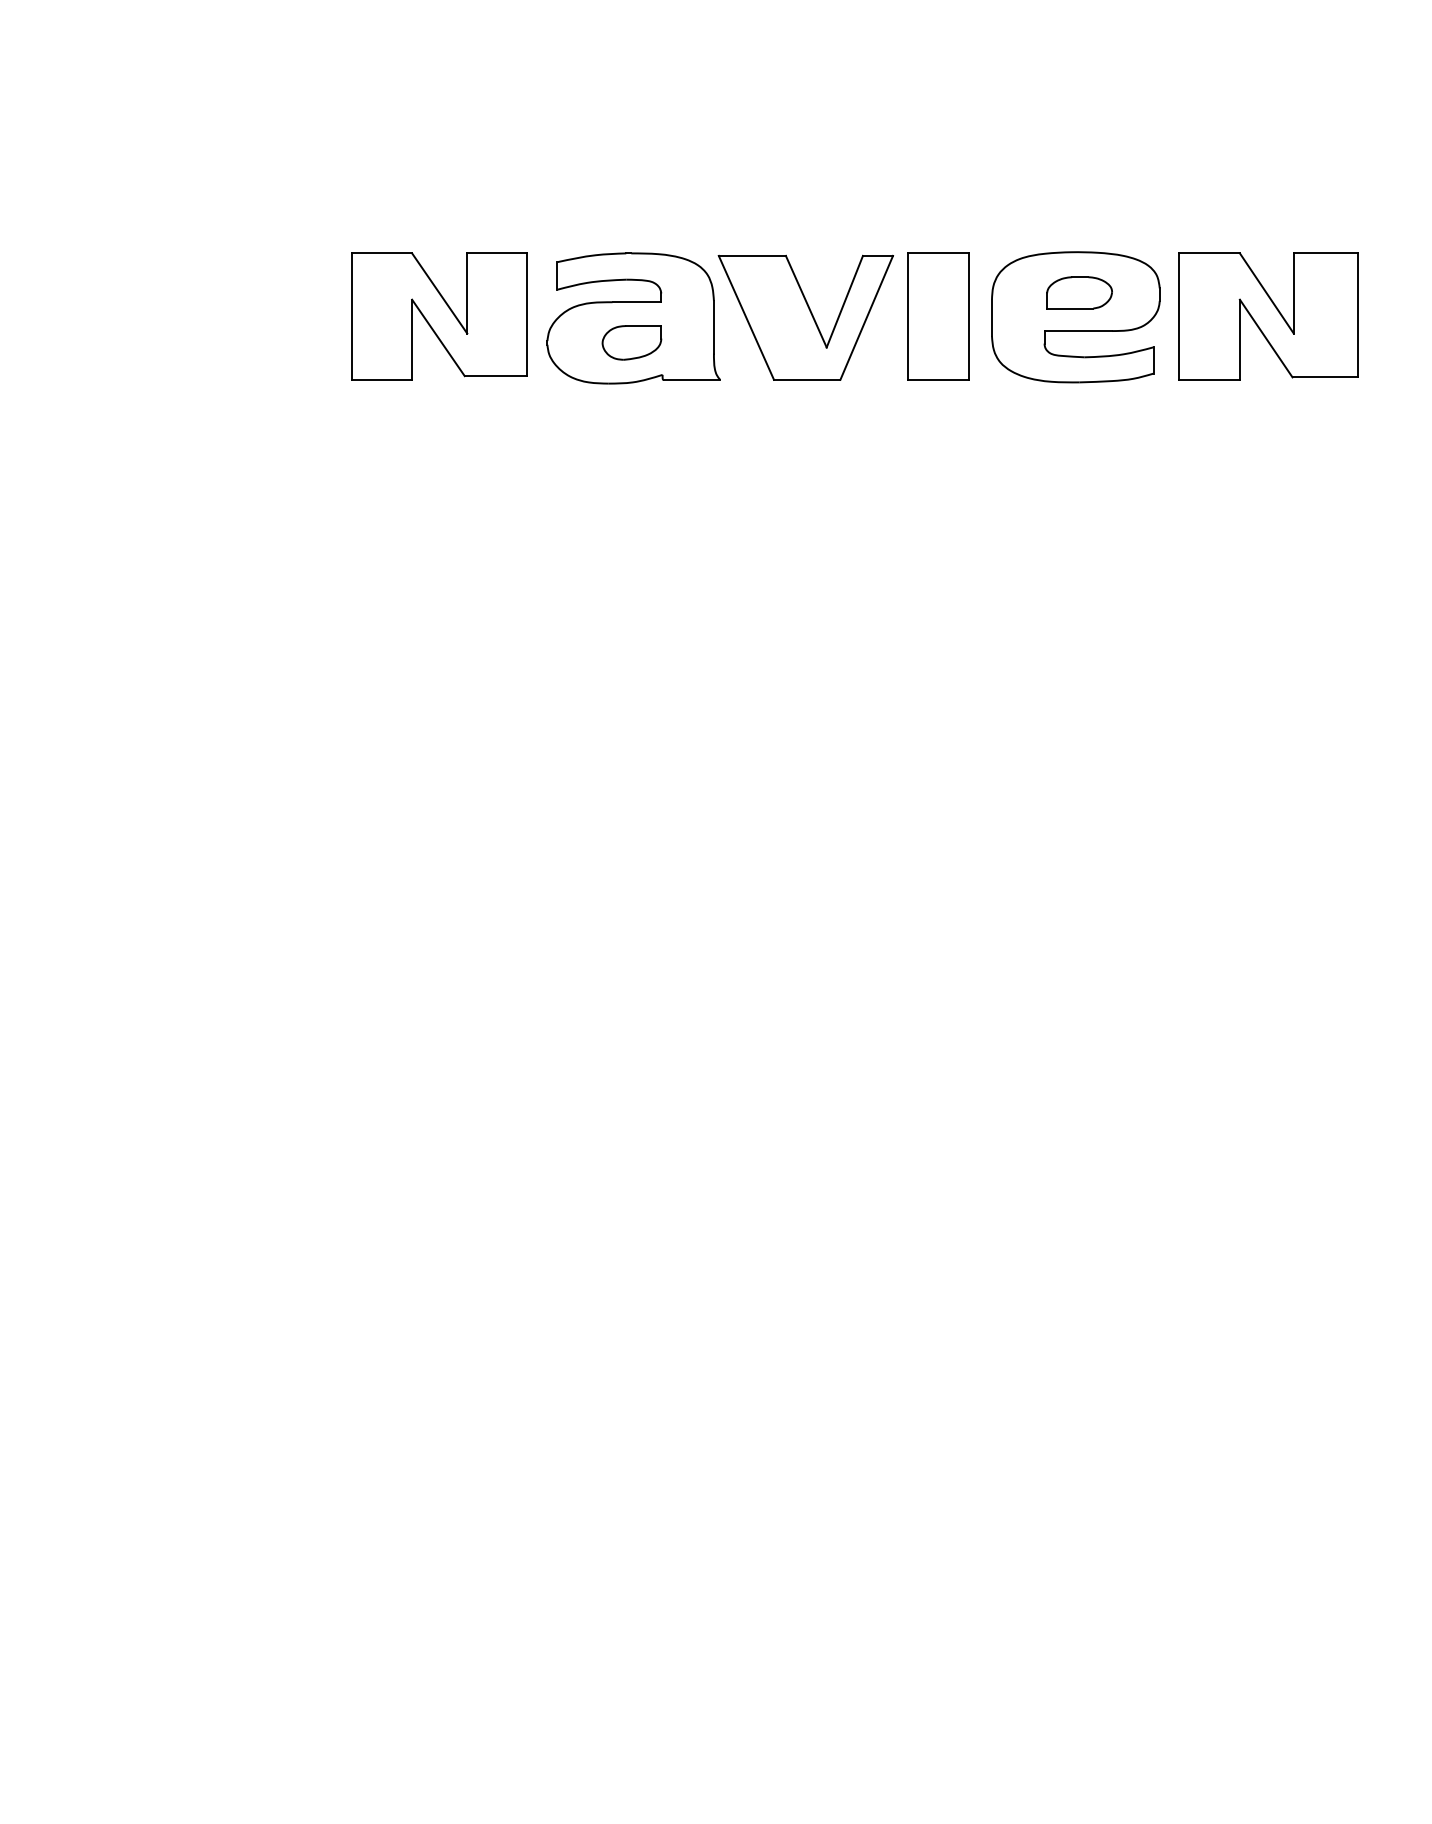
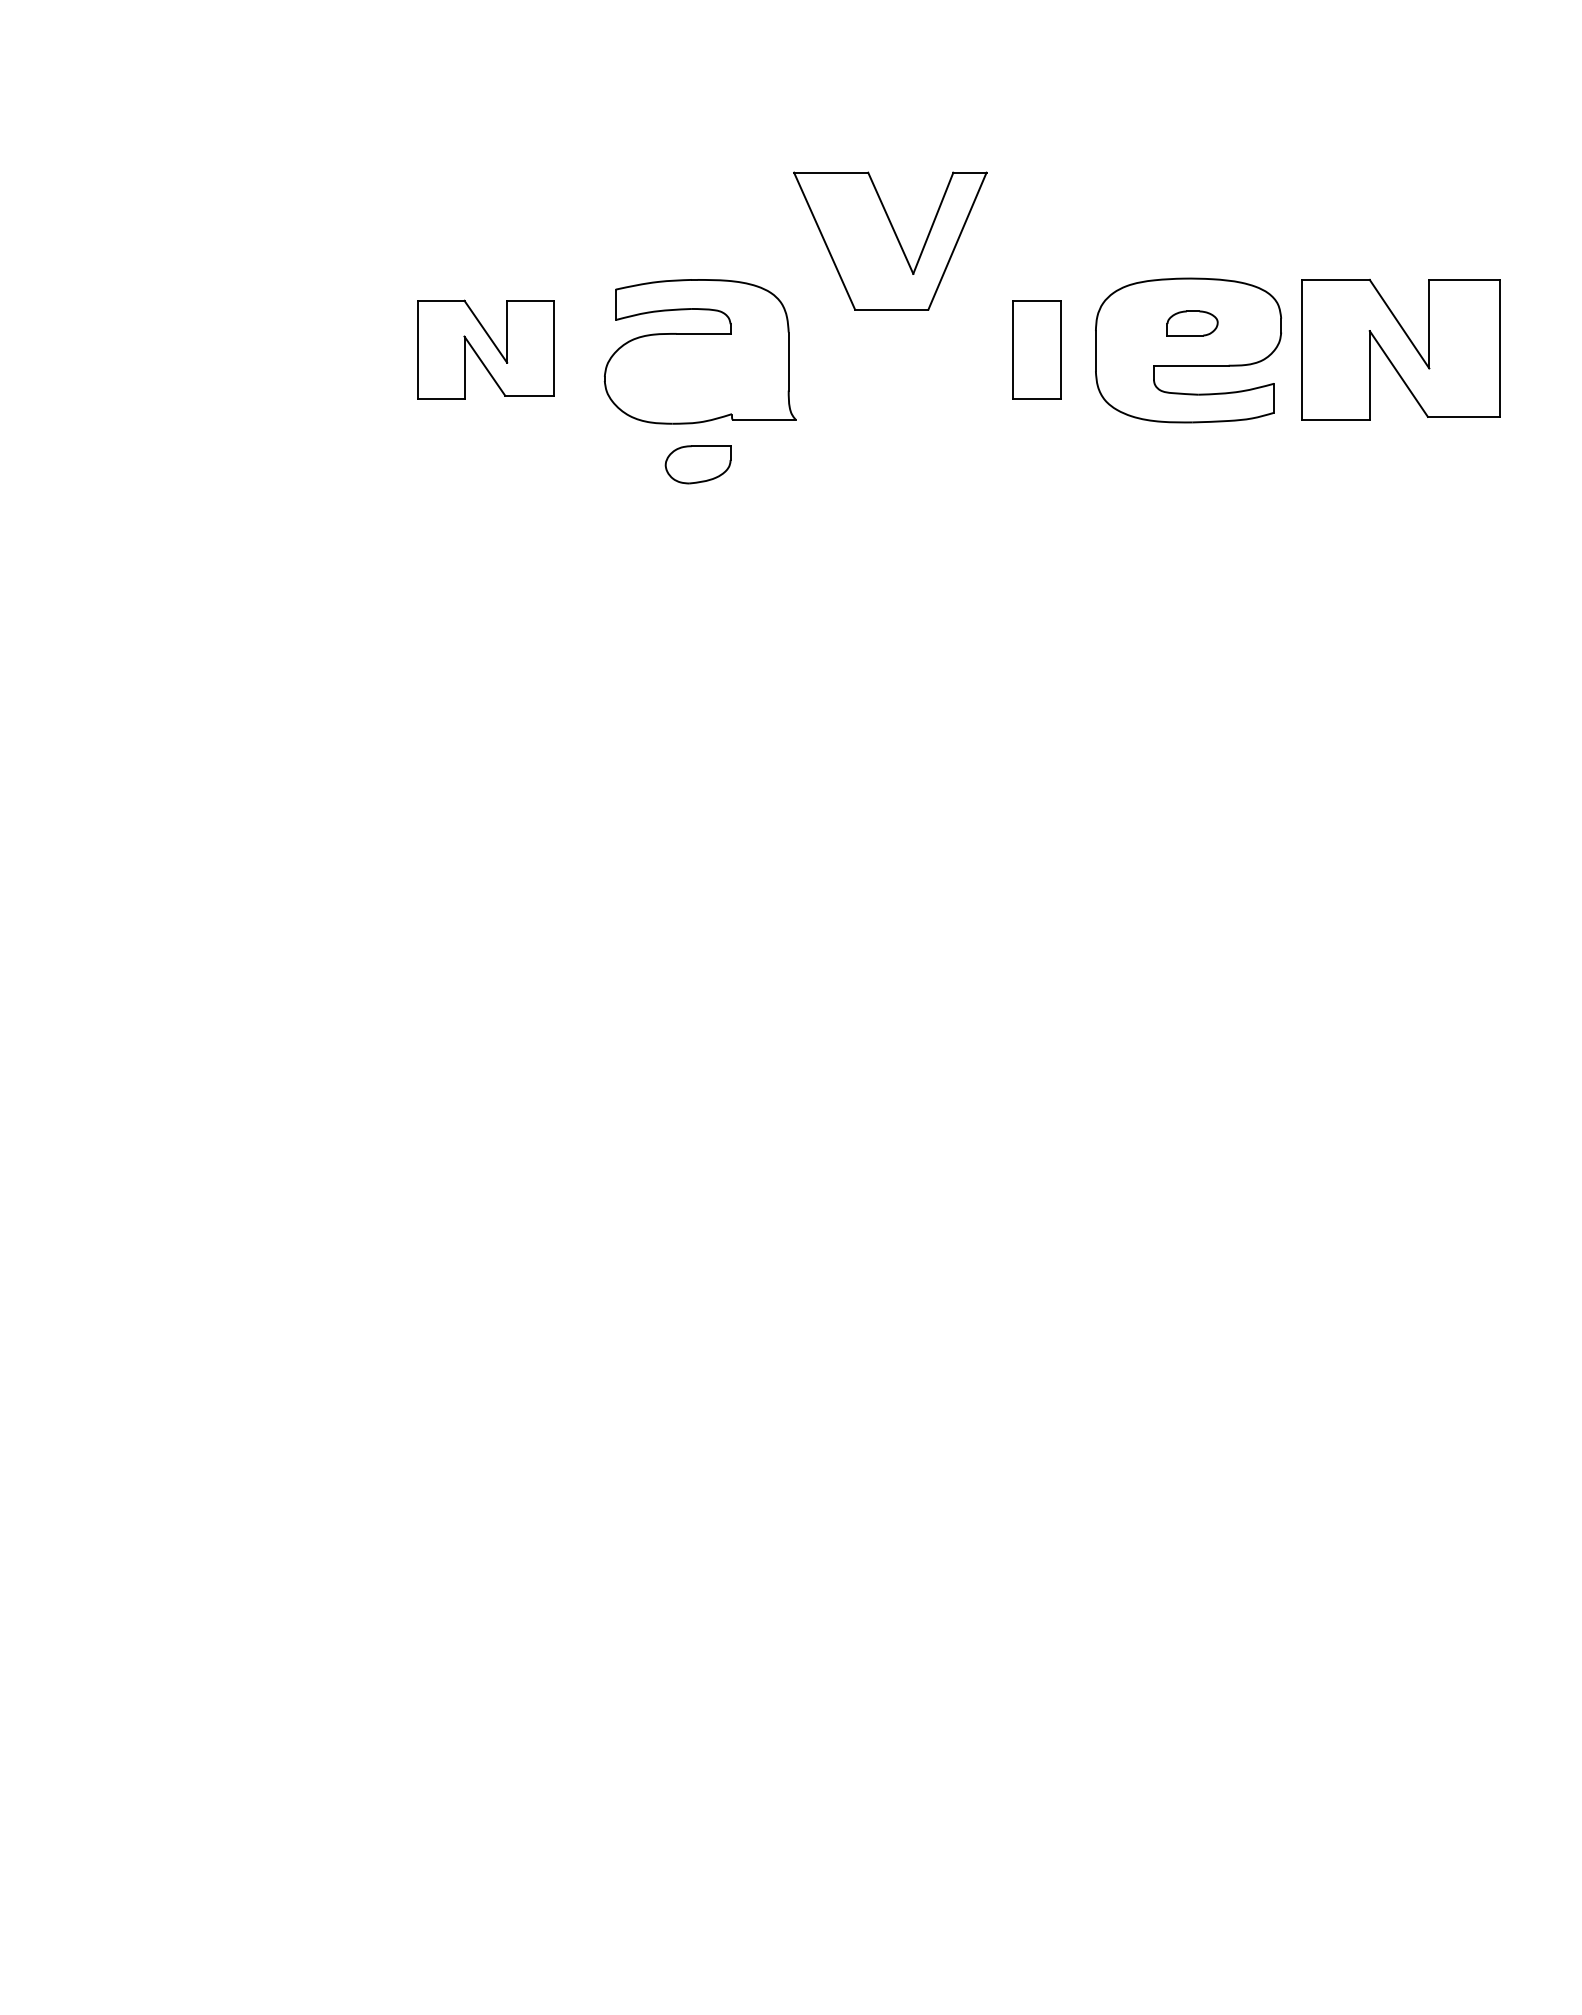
part: (1079, 292) -> (1192, 323), size x0.7
part: (439, 316) -> (485, 349), size x0.7
part: (938, 316) -> (1036, 349), size x0.7
part: (806, 317) -> (890, 240), moved
part: (631, 342) -> (697, 464), moved

